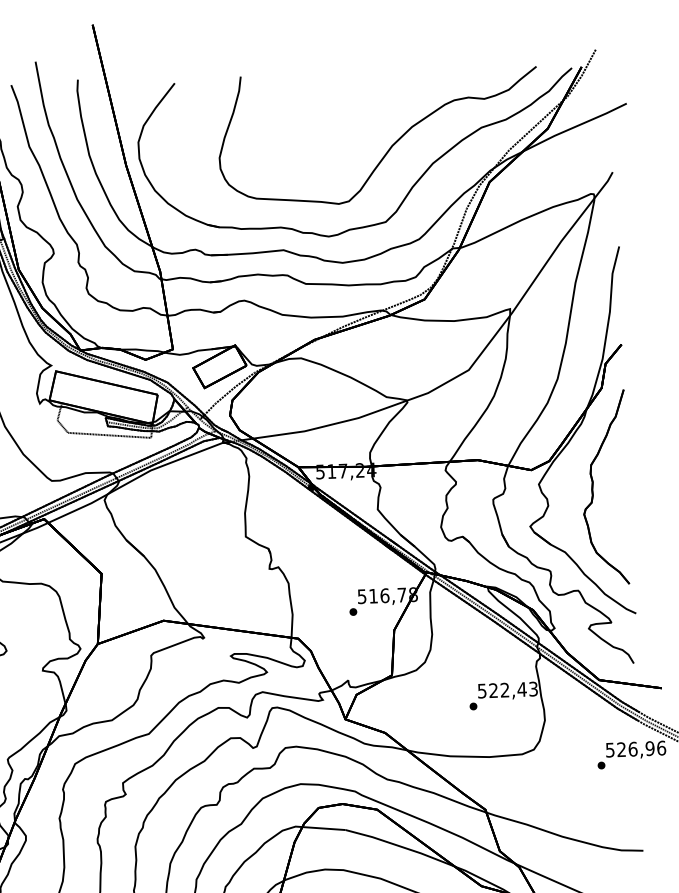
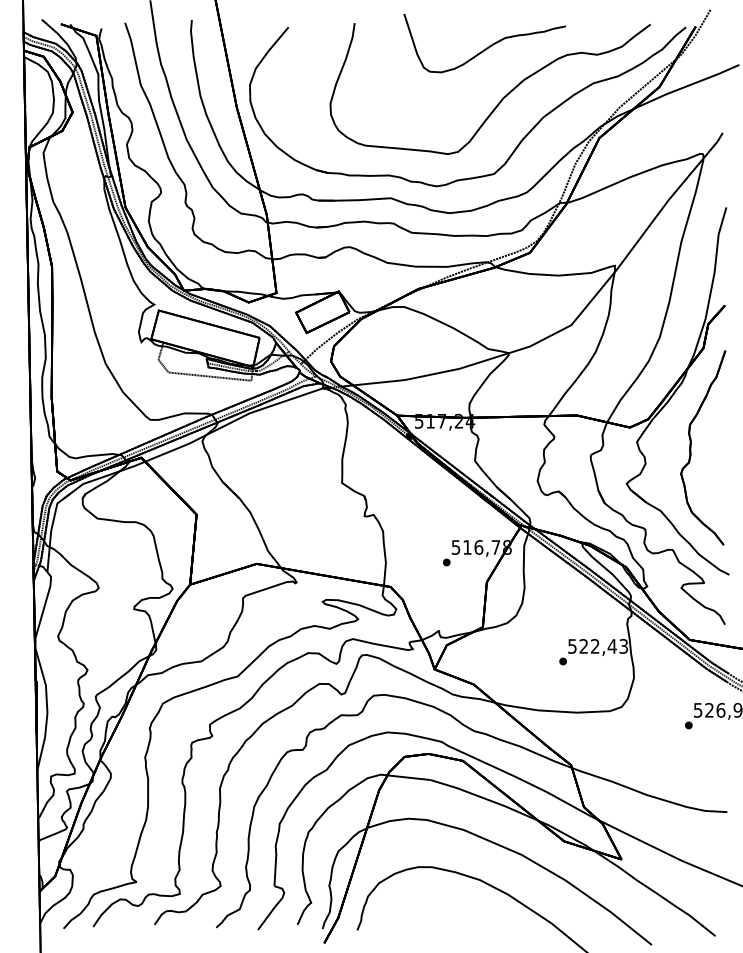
part: (371, 91) -> (484, 43), added

